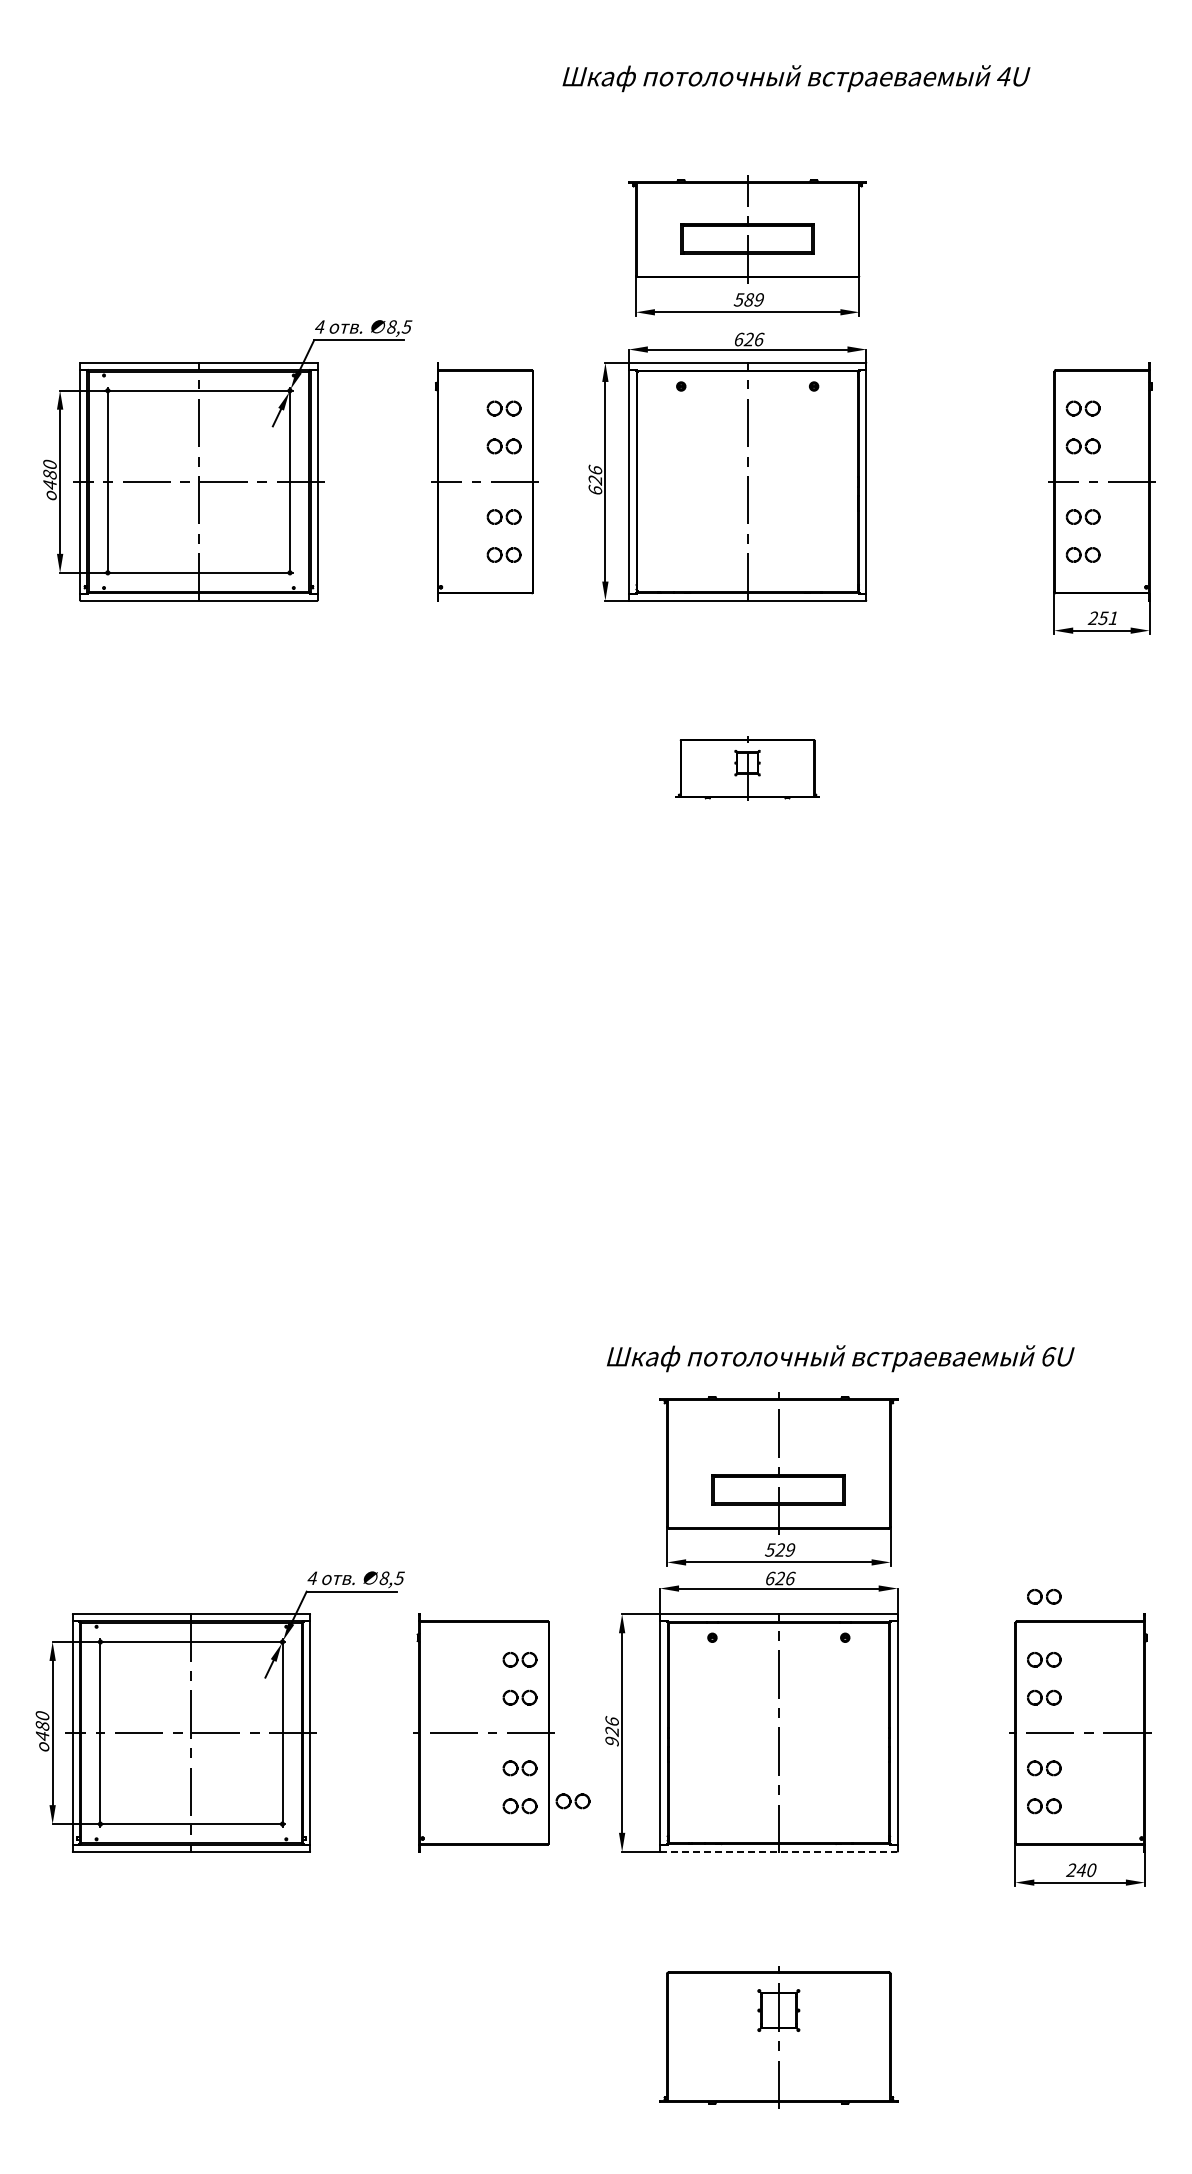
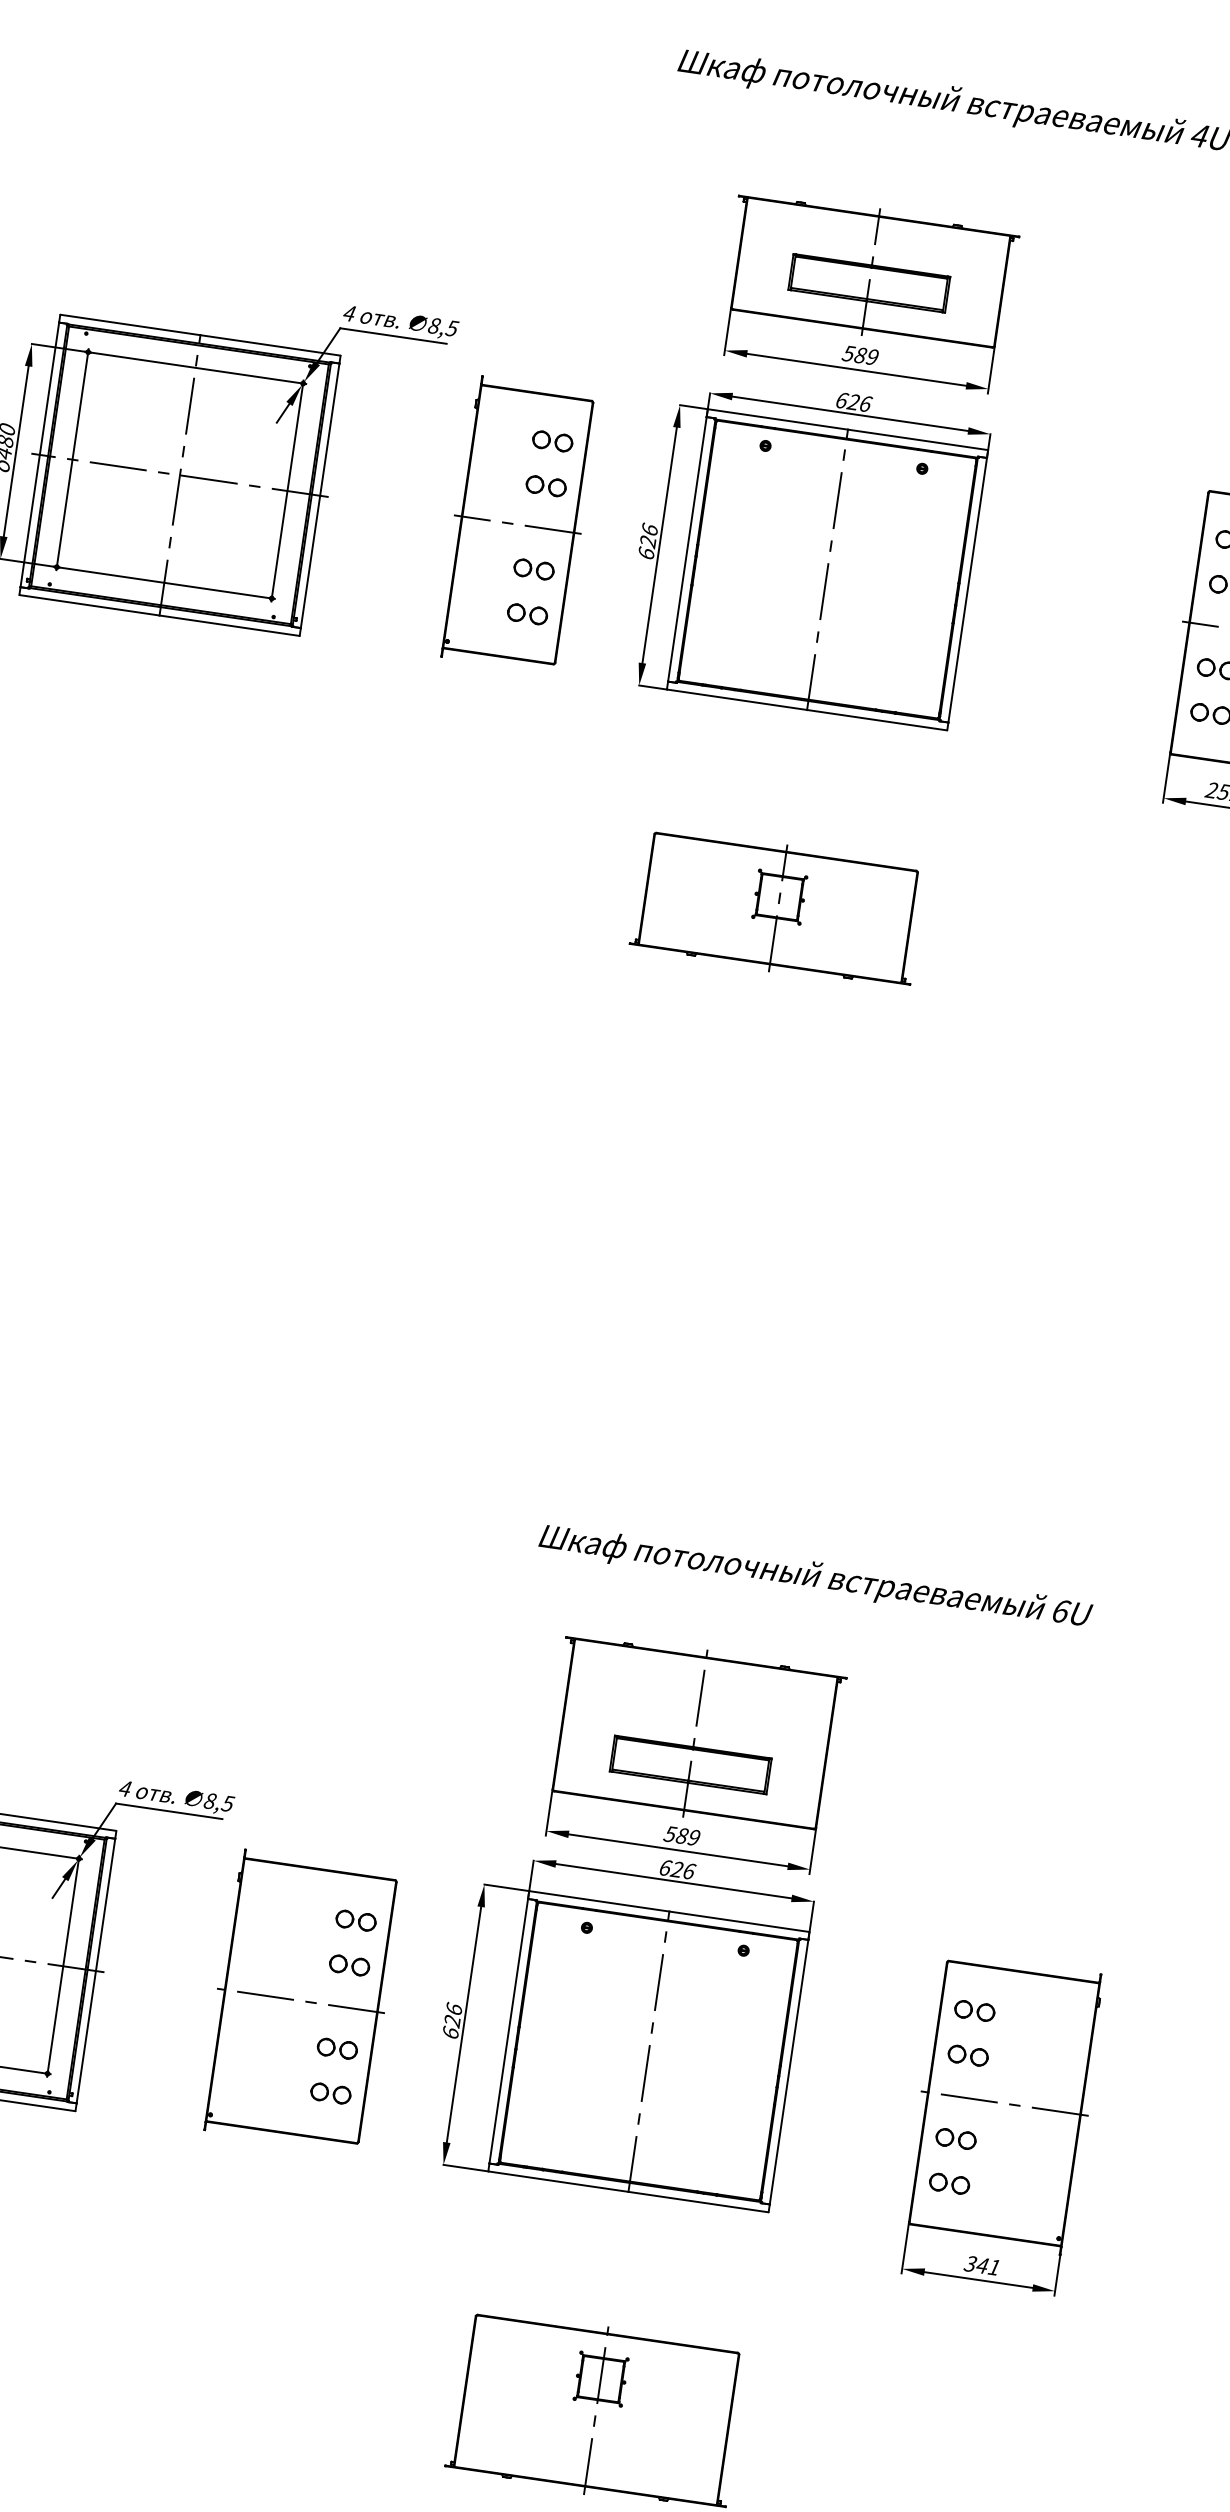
part: (747, 768) -> (777, 908), size x1.67
text: (840, 1358) -> (815, 1577), moved
text: (779, 1549) -> (681, 1835), 529 -> 589
part: (1044, 1596) -> (985, 1936), removed
text: (611, 1741) -> (449, 2032), 926 -> 626
part: (572, 1801) -> (393, 2096), removed
line: (779, 1851) -> (629, 2191), dashed -> solid
text: (1081, 1870) -> (982, 2265), 240 -> 341

